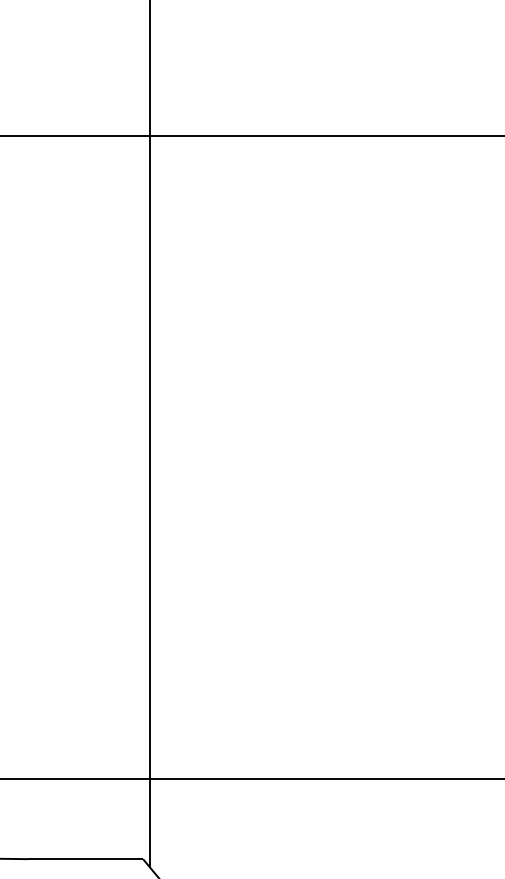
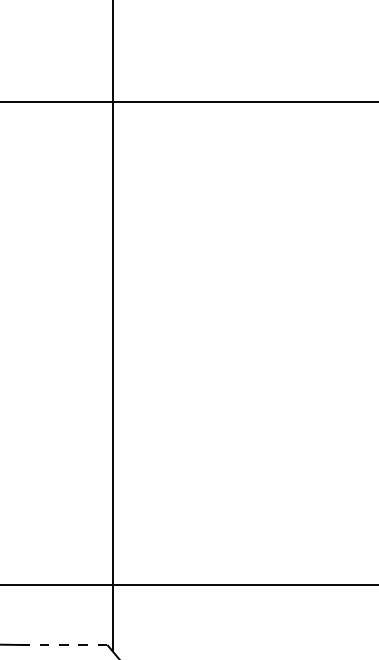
line: (85, 859) -> (64, 645), solid -> dashed

